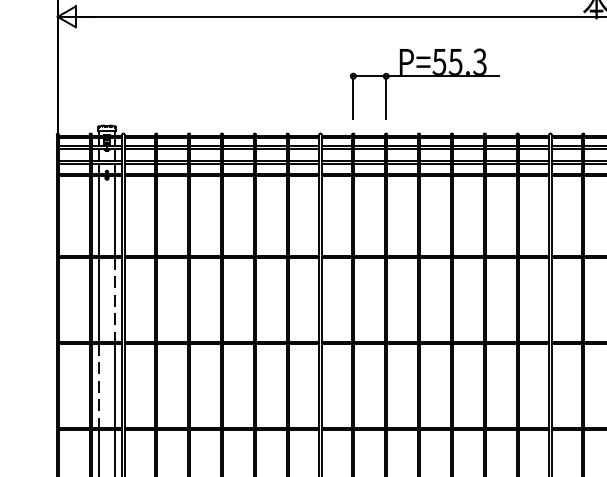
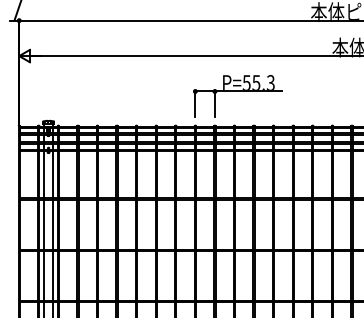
line: (115, 301) -> (53, 225), dashed -> solid
line: (98, 386) -> (43, 276), dashed -> solid

